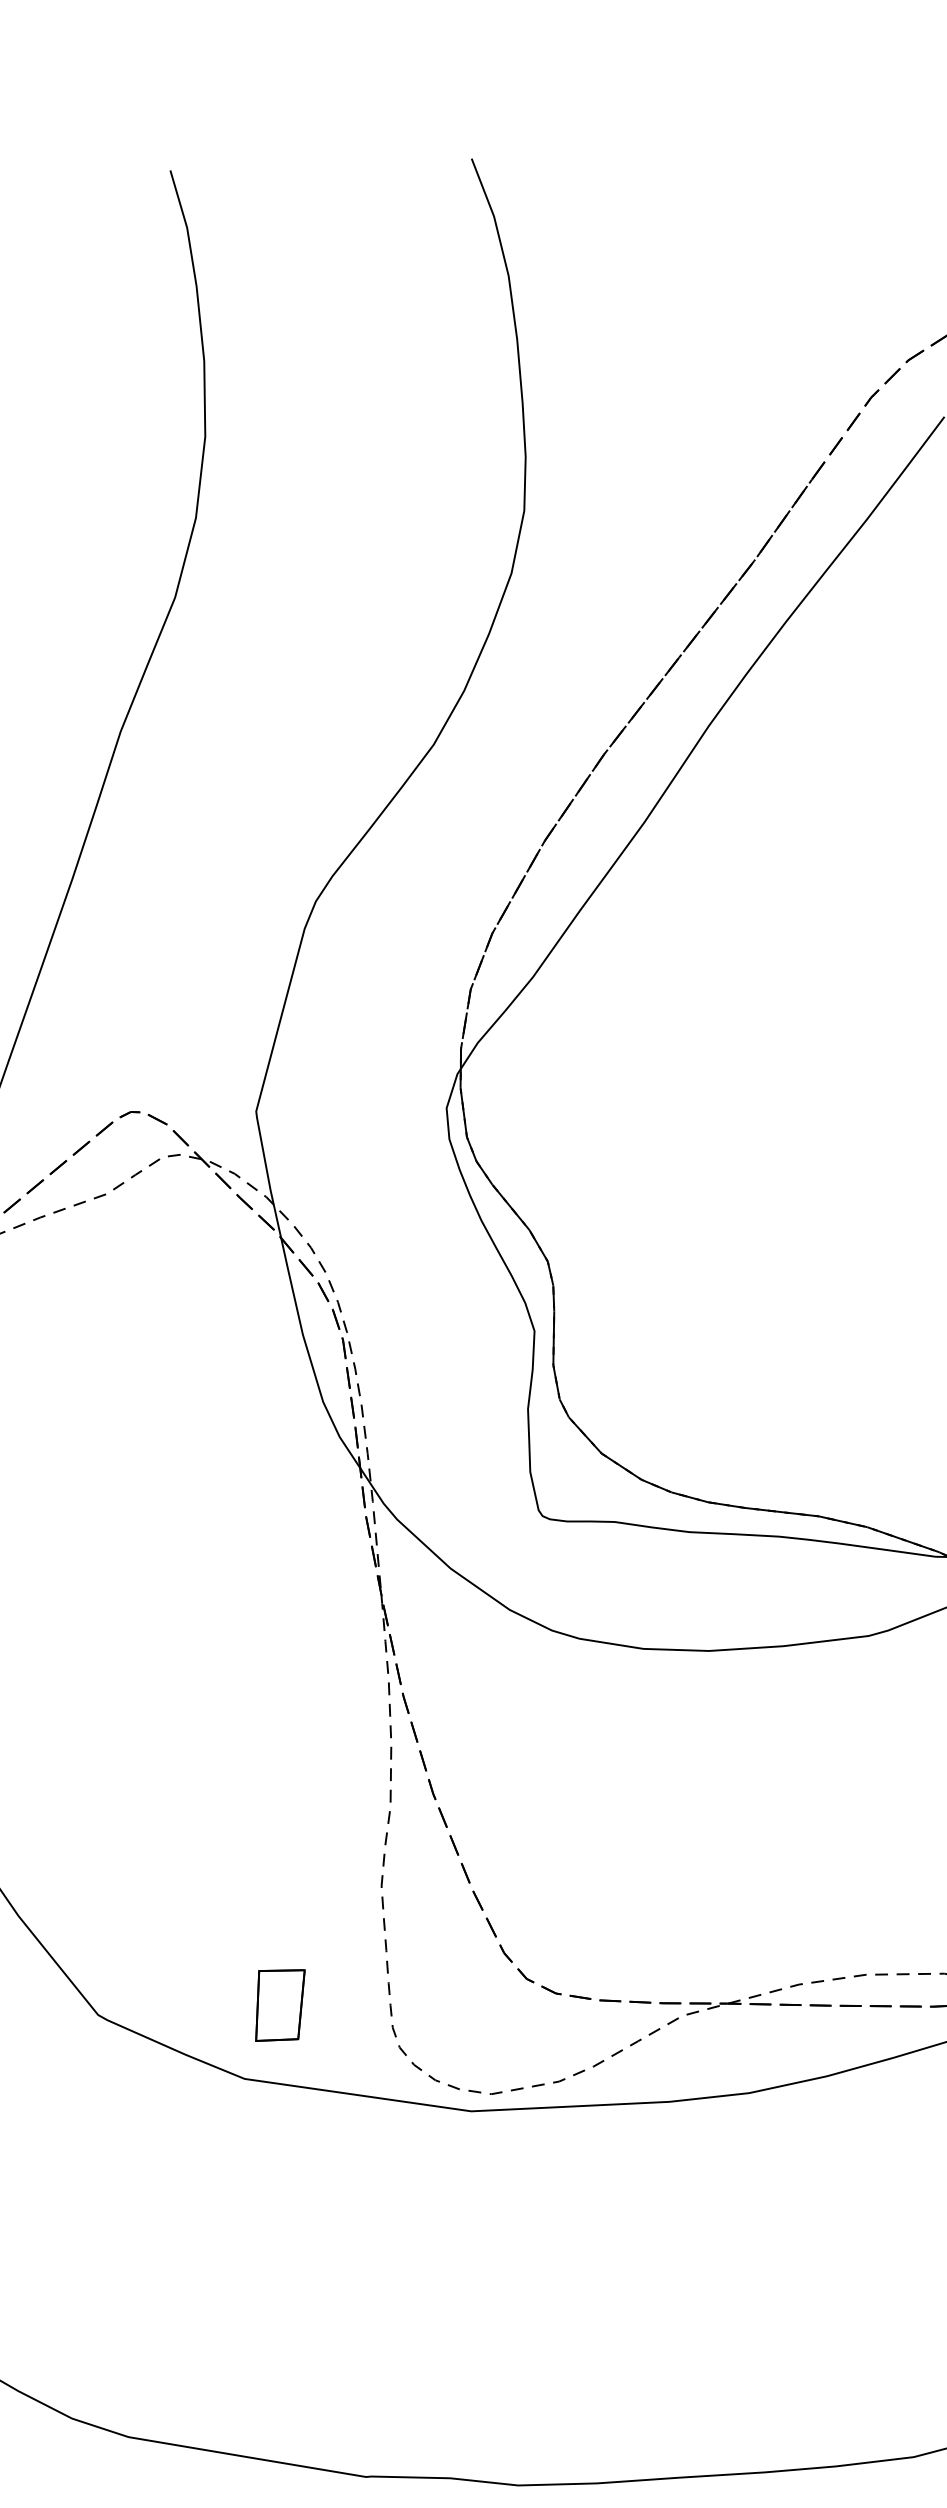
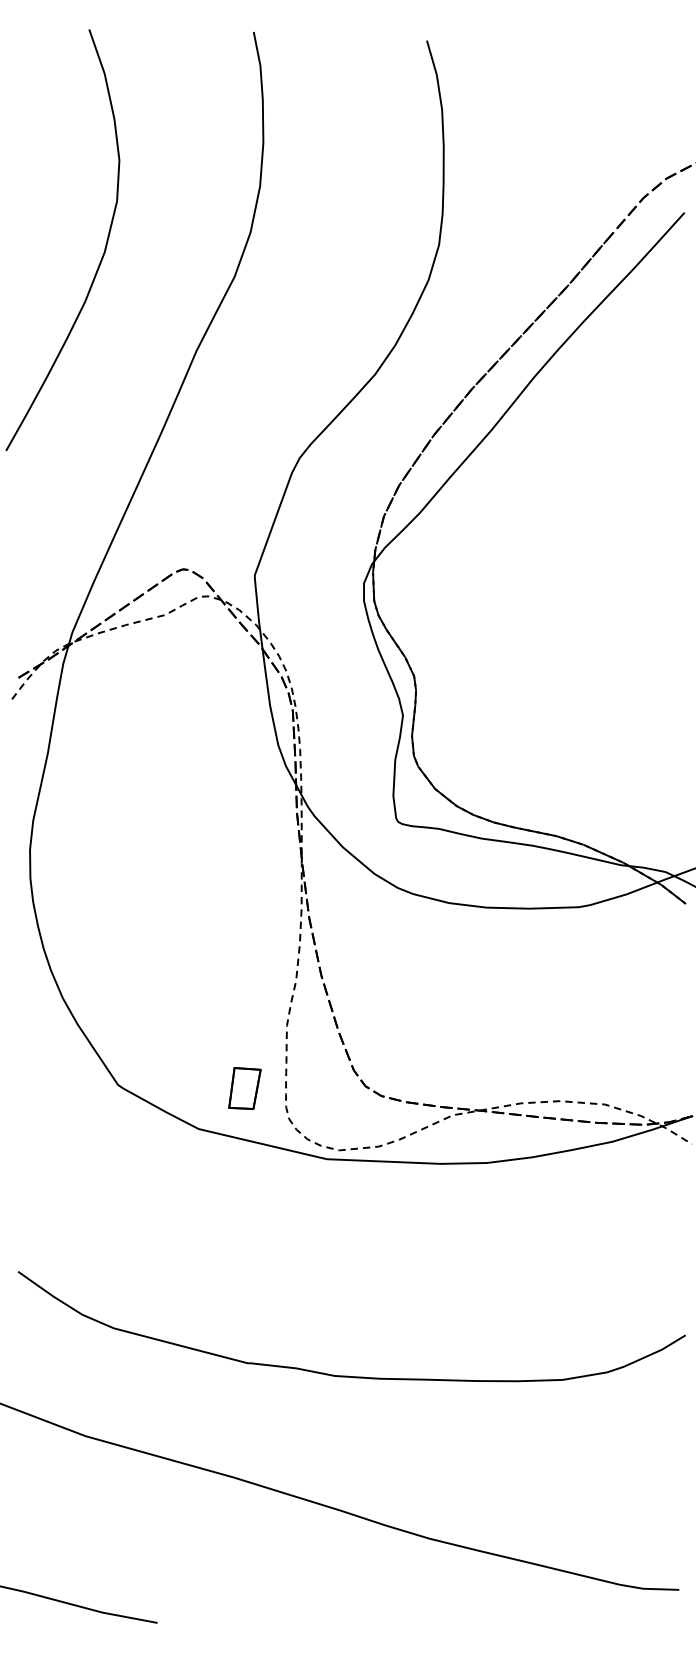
part: (279, 2005) -> (244, 1088), moved

